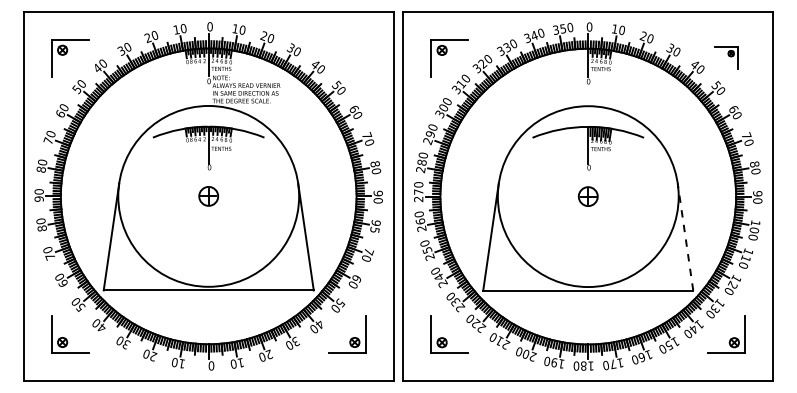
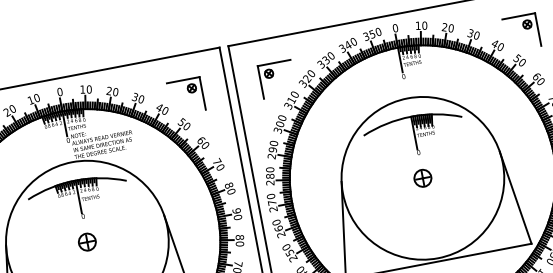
part: (347, 58) -> (186, 96), added
part: (726, 58) -> (521, 32), size x1.67
text: (375, 226) -> (239, 240), 95 -> 80
line: (685, 236) -> (515, 197), dashed -> solid

